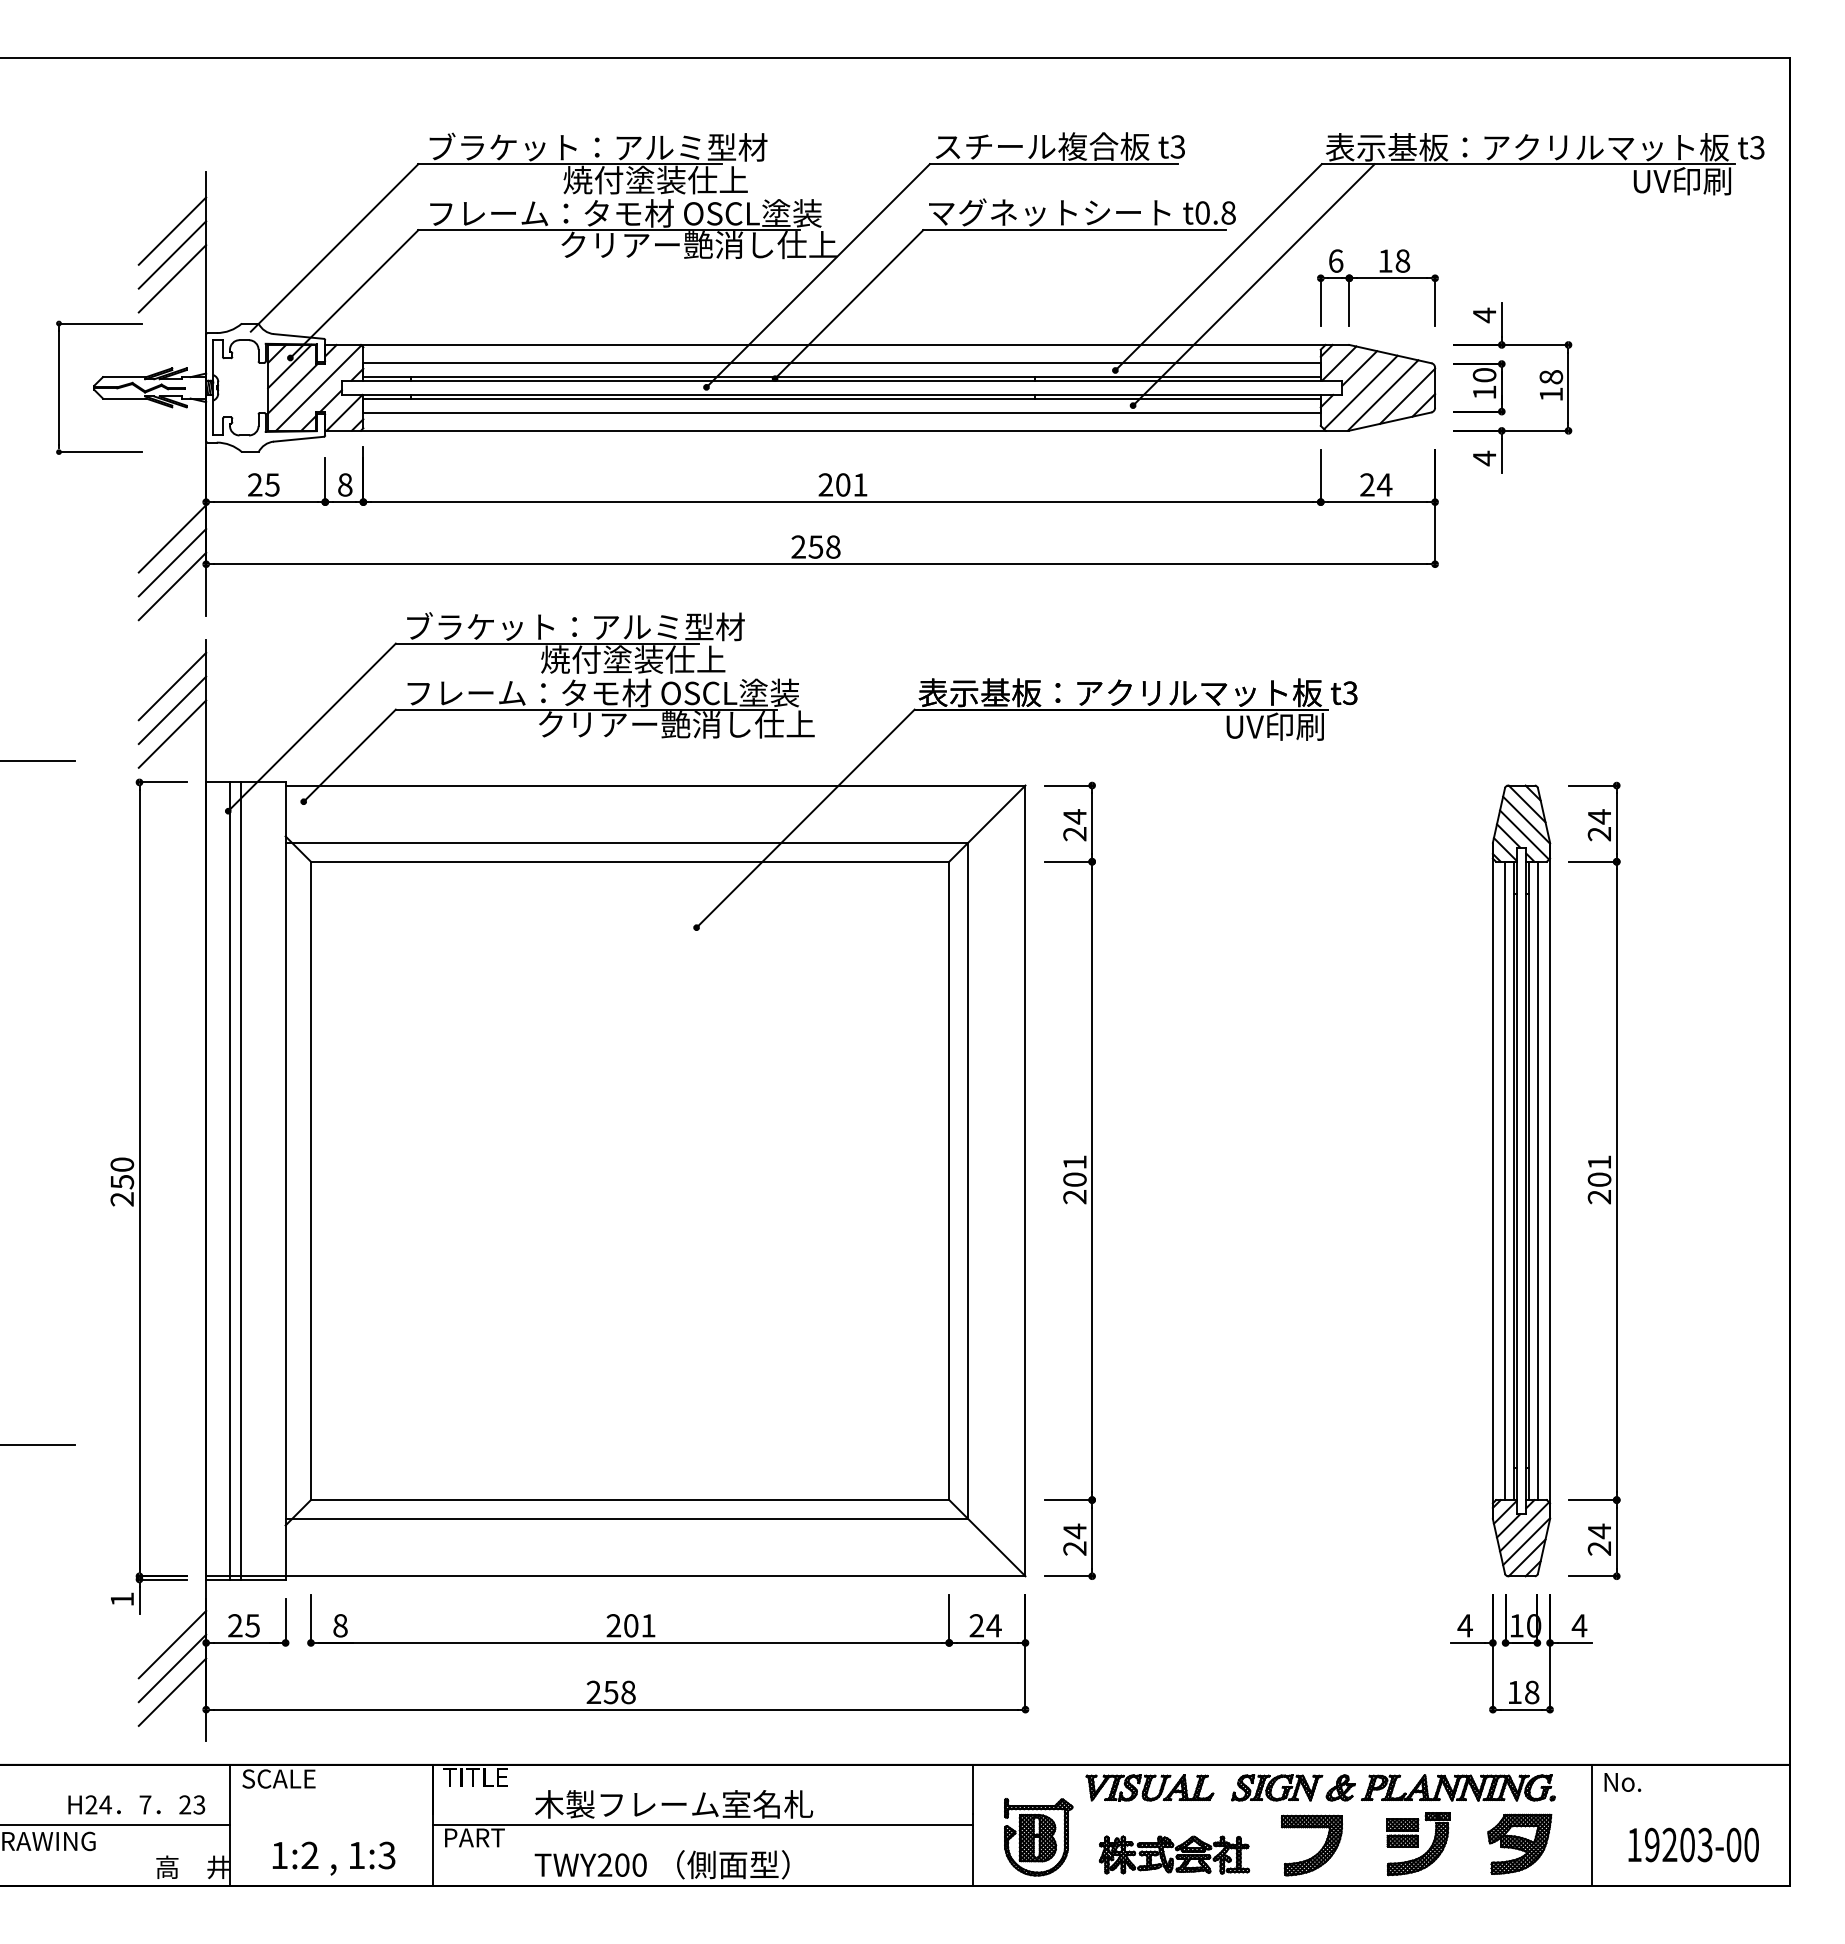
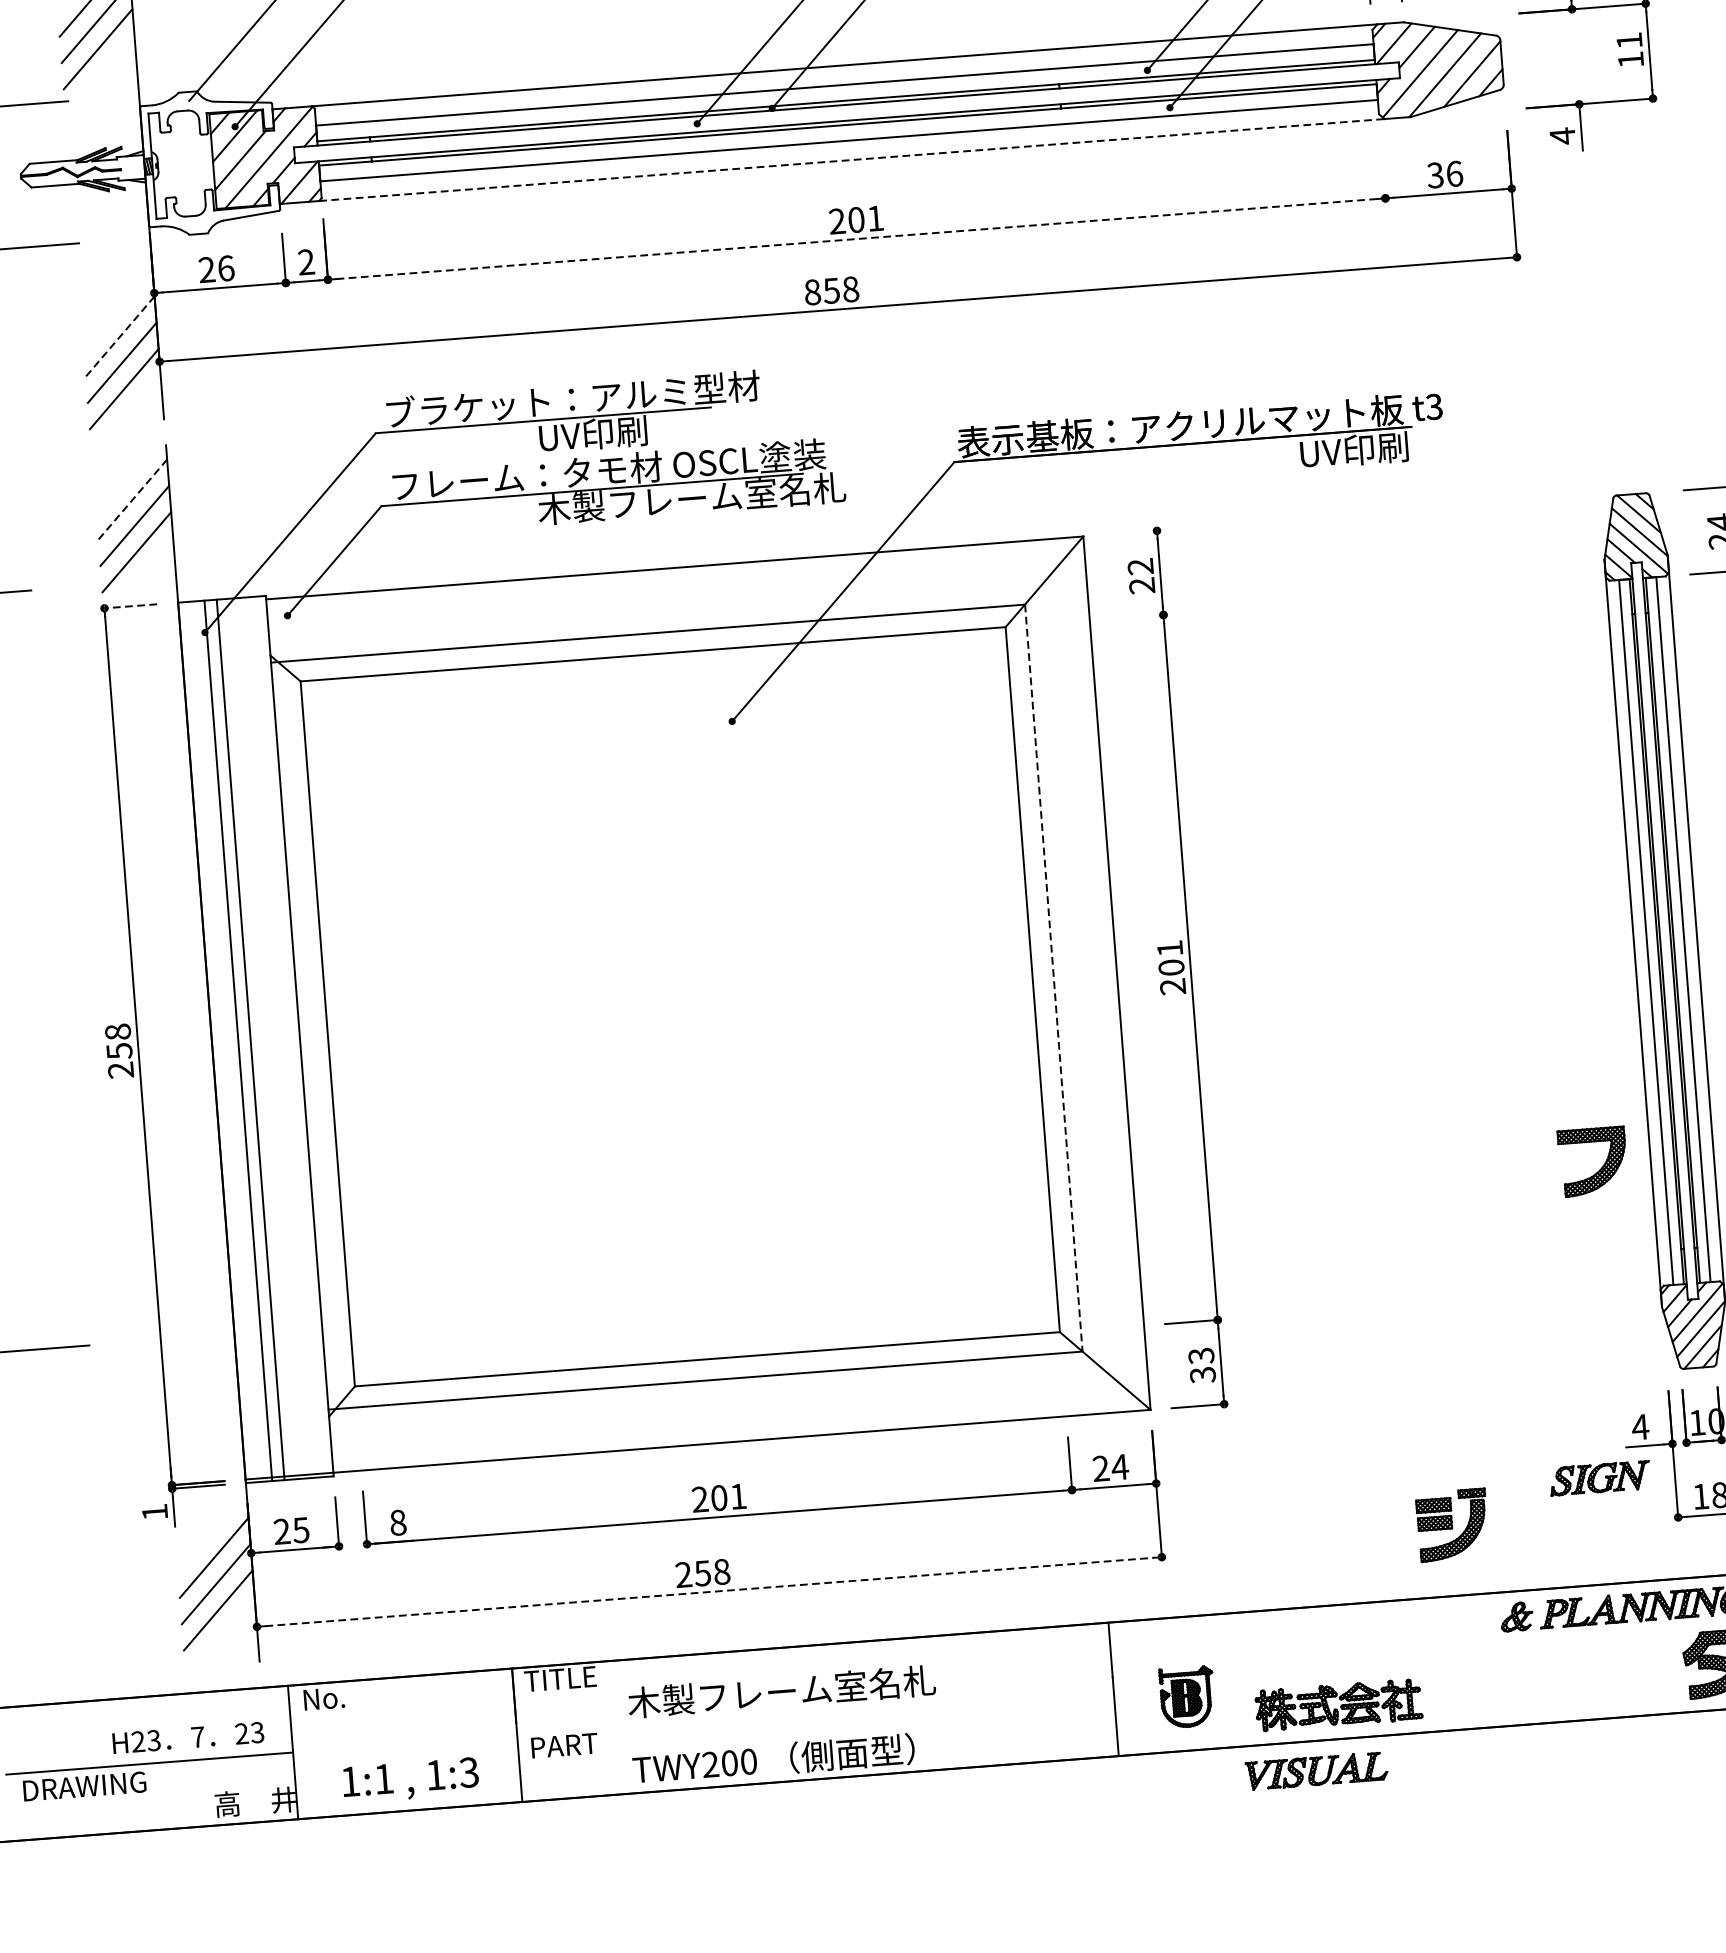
text: (1551, 377) -> (1629, 41), 18 -> 11
part: (1479, 387) -> (1551, 58), removed
line: (843, 430) -> (852, 159), solid -> dashed
line: (1320, 475) -> (1382, 168), removed
text: (272, 484) -> (226, 267), 25 -> 26
text: (345, 484) -> (306, 261), 8 -> 2
text: (1376, 484) -> (1445, 174), 24 -> 36
line: (841, 502) -> (856, 239), solid -> dashed
line: (172, 538) -> (120, 336), solid -> dashed
text: (798, 546) -> (812, 291), 258 -> 858
text: (633, 659) -> (639, 430), 焼付塗装仕上 -> UV印刷
line: (172, 686) -> (132, 499), solid -> dashed
text: (675, 724) -> (691, 498), クリアー艶消し仕上 -> 木製フレーム室名札
line: (163, 782) -> (131, 606), solid -> dashed
line: (1068, 785) -> (1130, 532), removed
text: (1074, 816) -> (1140, 566), 24 -> 22
line: (1068, 861) -> (1137, 616), removed
text: (122, 1164) -> (118, 1031), 250 -> 258
line: (968, 1181) -> (1054, 978), solid -> dashed
text: (1074, 1539) -> (1201, 1365), 24 -> 33
line: (616, 1709) -> (710, 1591), solid -> dashed
text: (278, 1778) -> (342, 1696), SCALE -> No.
part: (1149, 1787) -> (1316, 1770), moved
part: (1277, 1787) -> (1600, 1477), moved
text: (105, 1804) -> (153, 1740), H24 -> H23
line: (702, 1825) -> (815, 1712), removed
part: (1038, 1837) -> (1187, 1697), size x0.7
part: (1418, 1844) -> (1452, 1525), moved
part: (1318, 1851) -> (1600, 1167), moved
text: (309, 1854) -> (383, 1778), 1:2 -> 1:1

